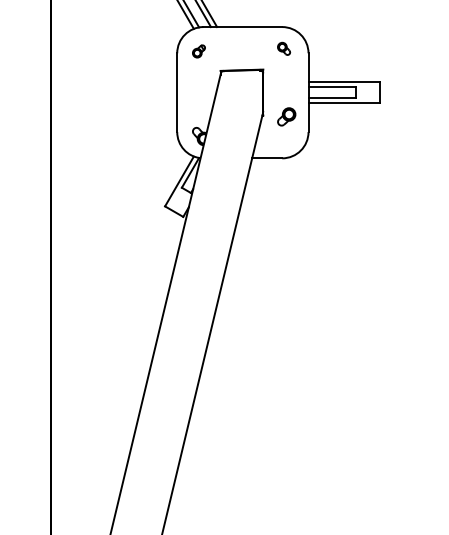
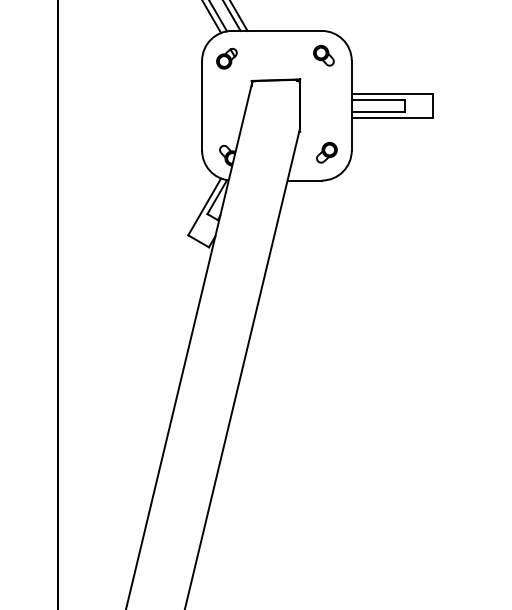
part: (283, 48) -> (323, 55), size x1.43
part: (198, 51) -> (226, 58), size x1.43
part: (286, 116) -> (326, 152), moved

